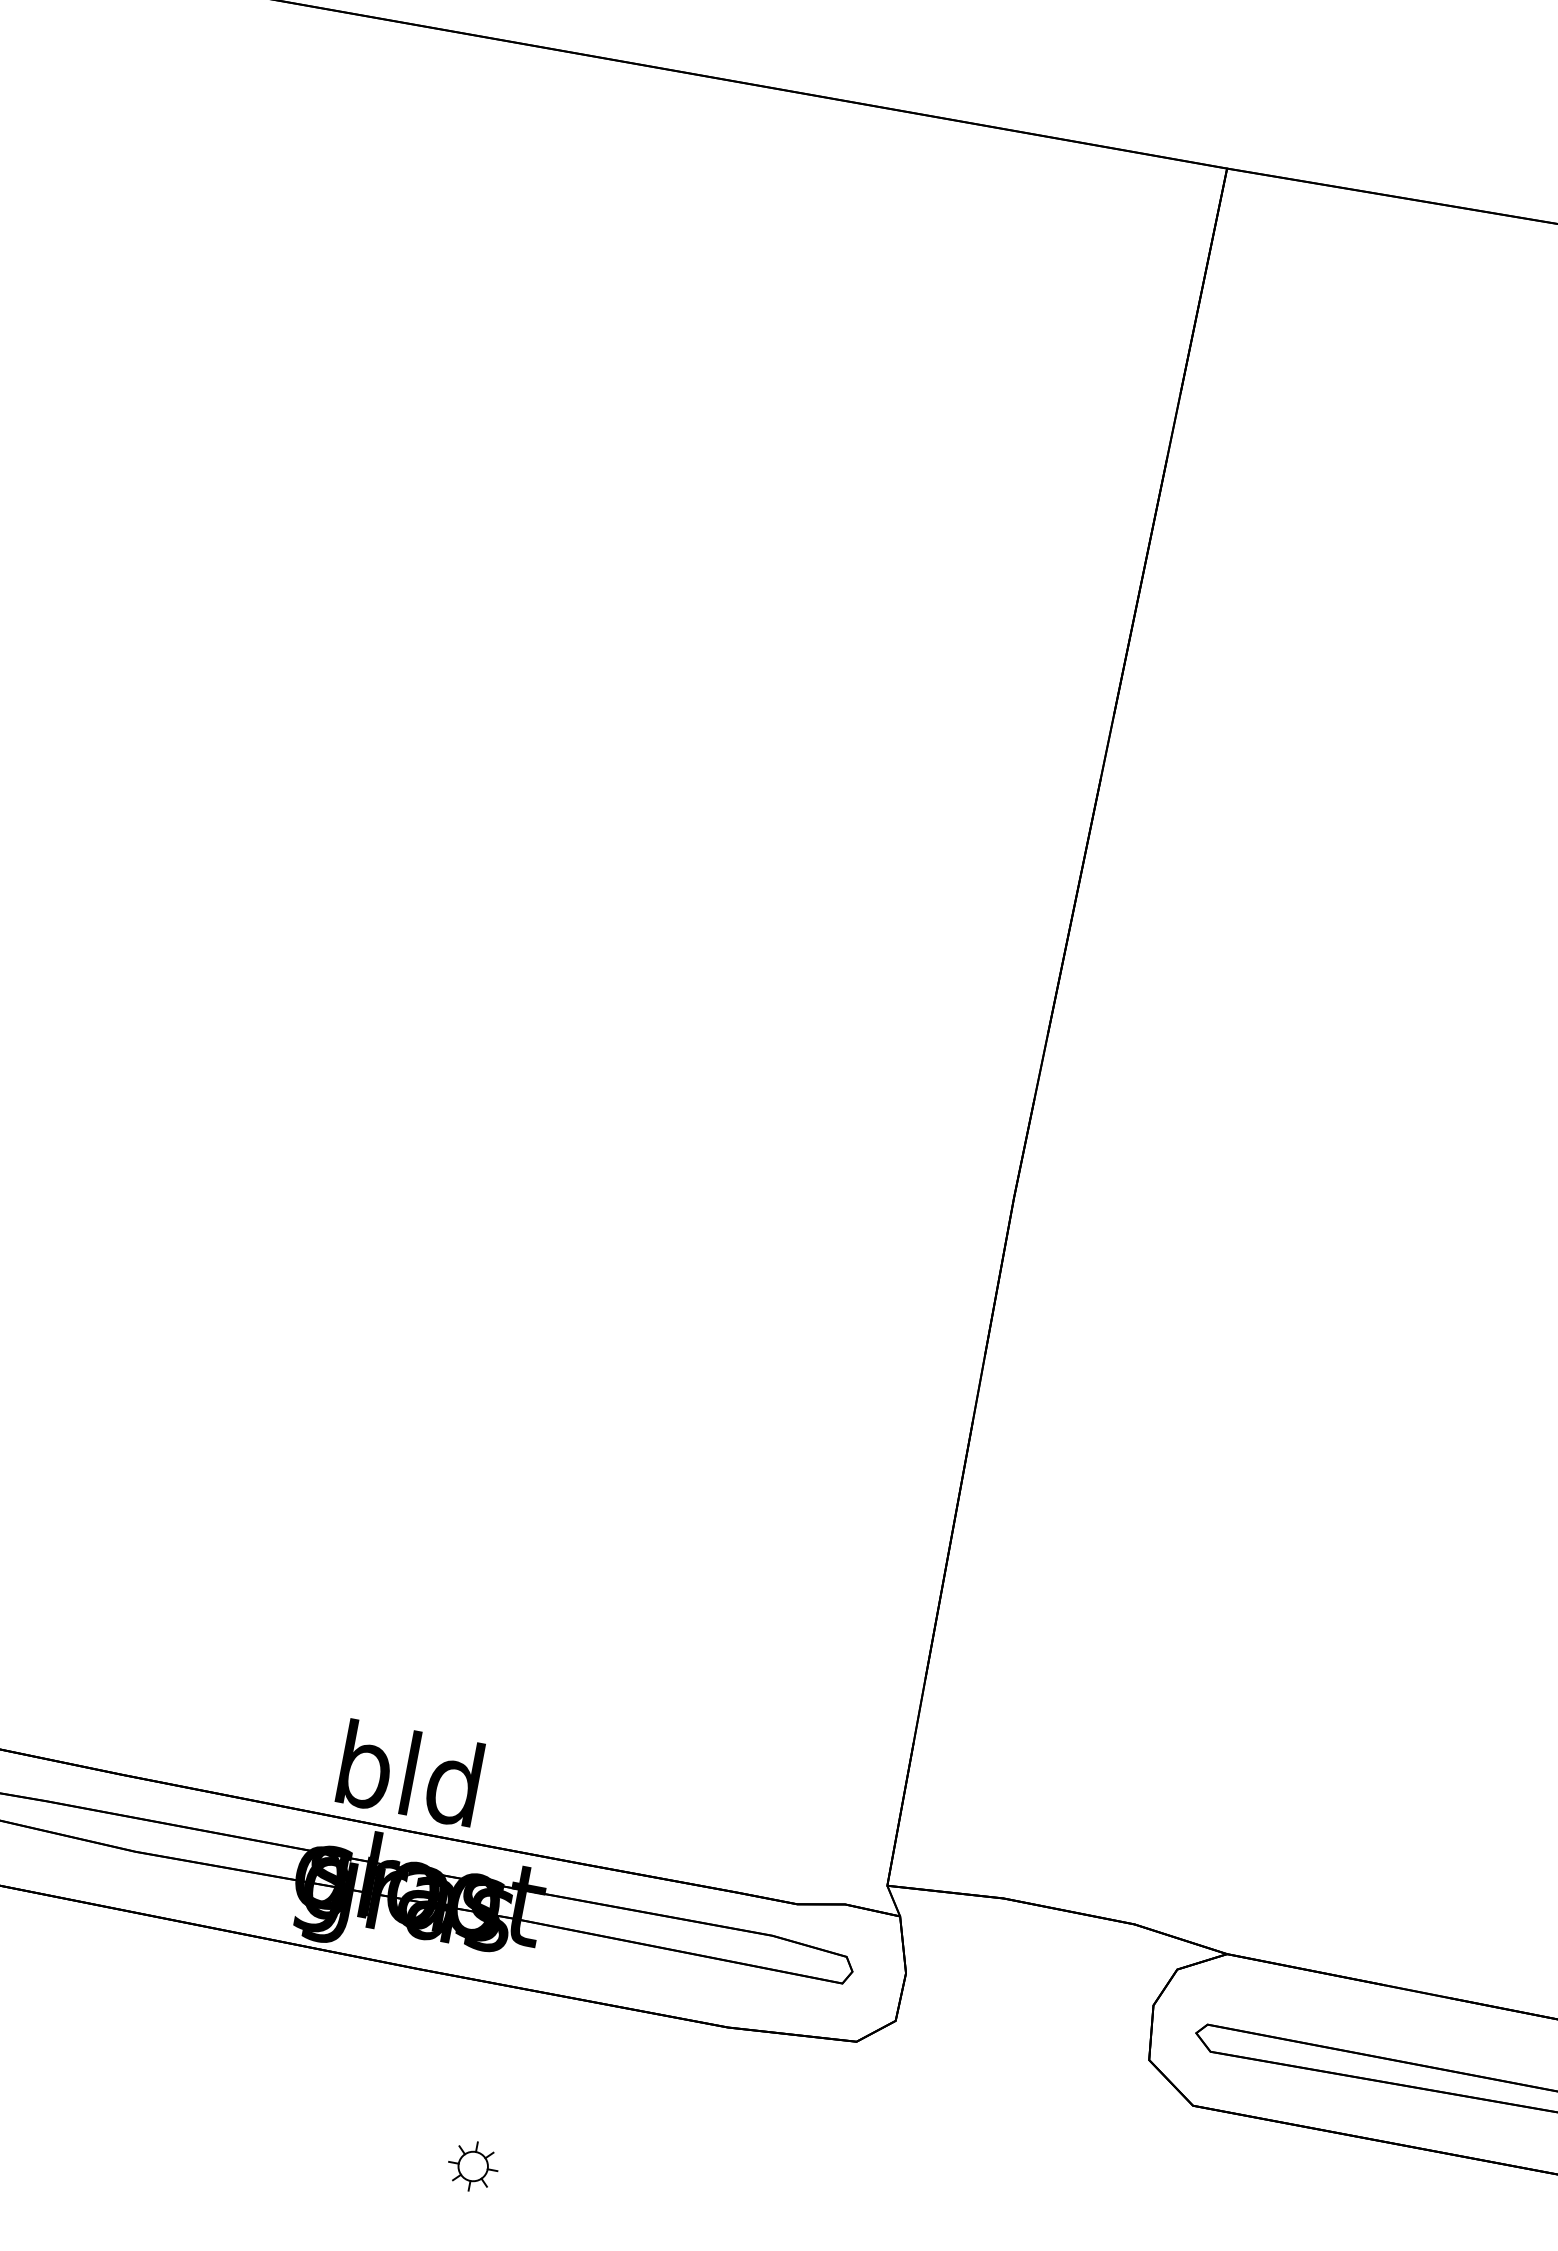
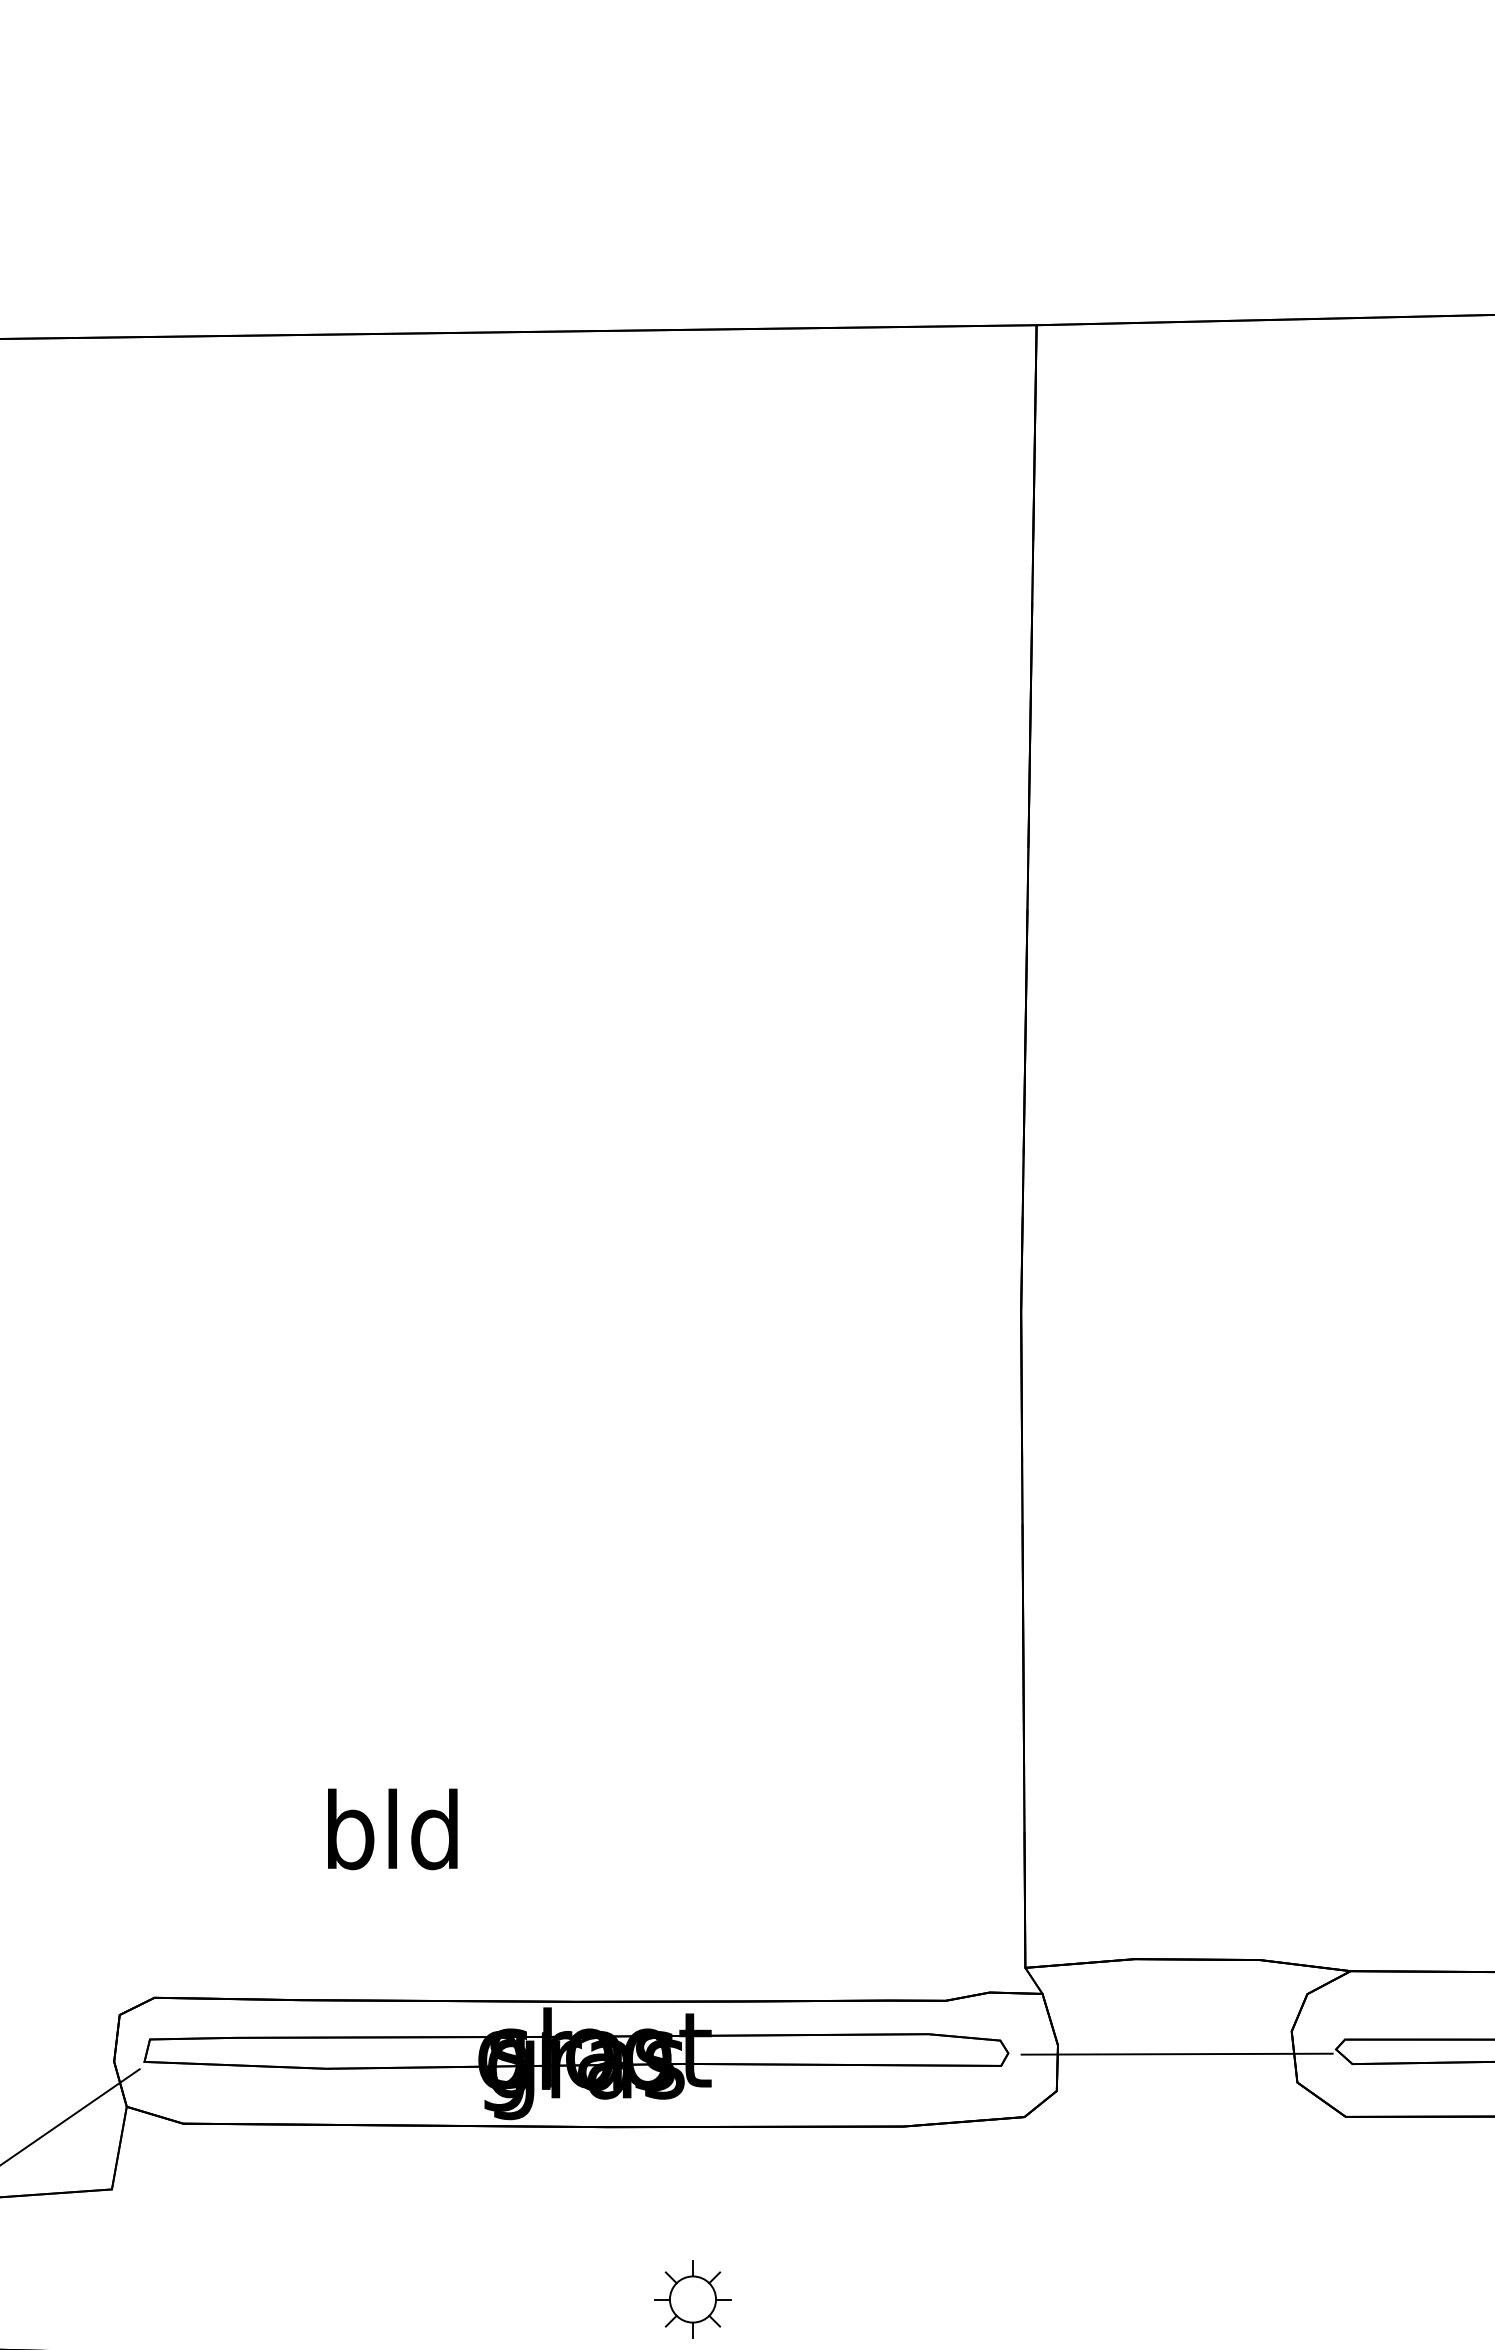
text: (409, 1773) -> (392, 1829), moved
line: (1028, 2005) -> (1176, 2053), added
part: (472, 2166) -> (692, 2299), size x1.67

